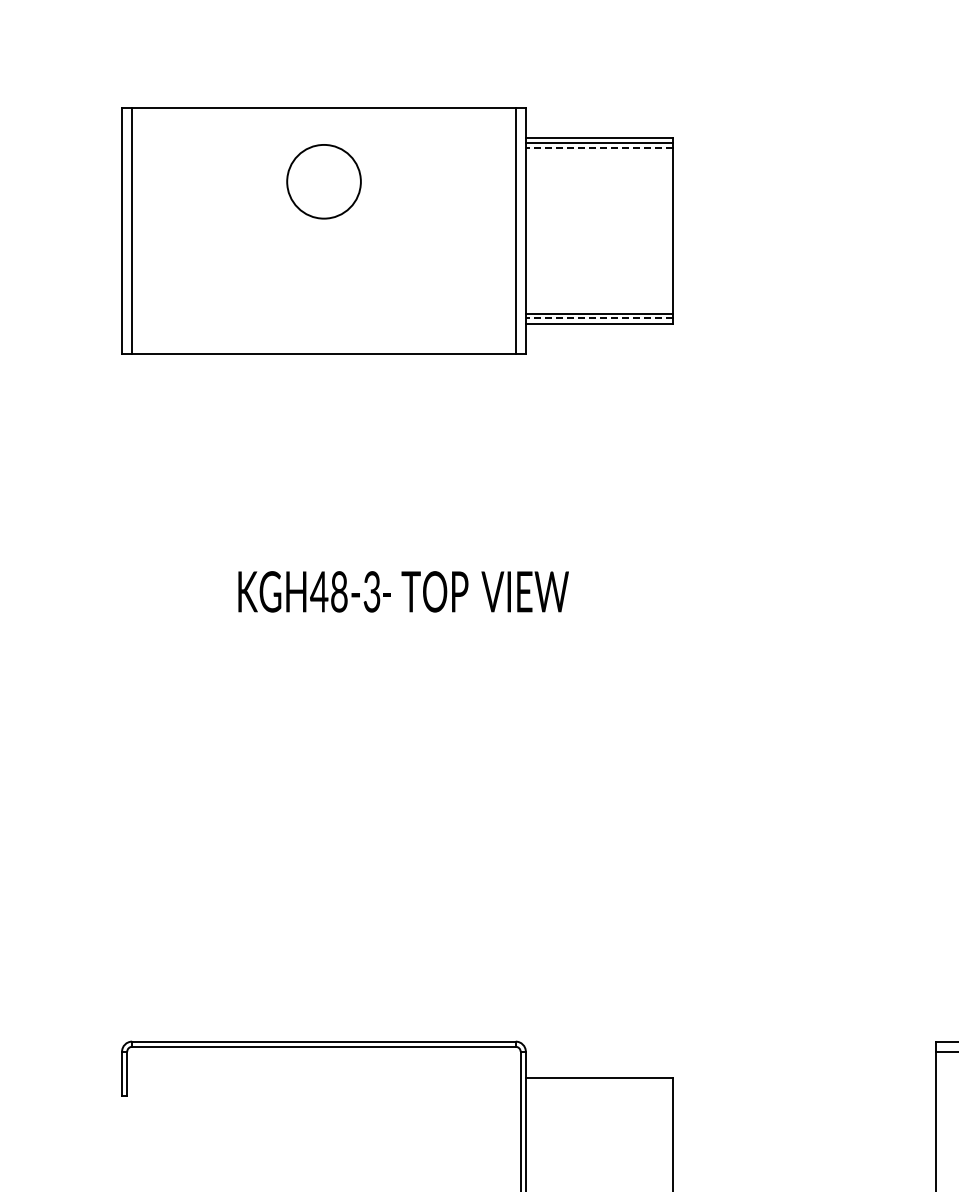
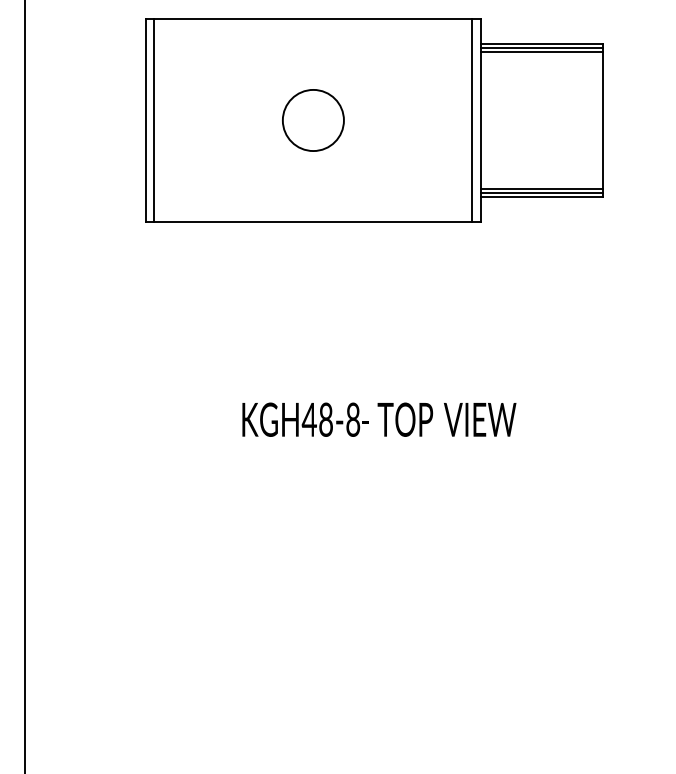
line: (599, 148) -> (541, 52), dashed -> solid
circle: (323, 181) -> (312, 120), moved
line: (599, 318) -> (541, 193), dashed -> solid
text: (371, 591) -> (352, 419), KGH48-3 -> KGH48-8

